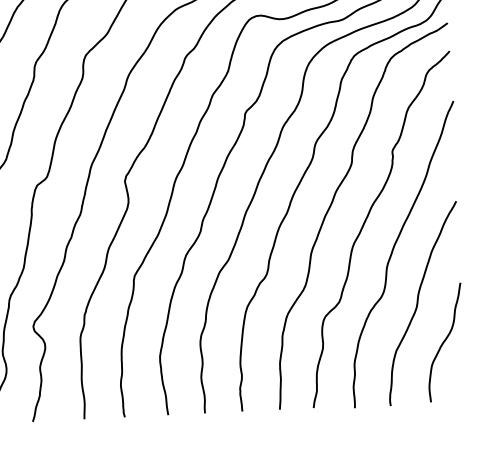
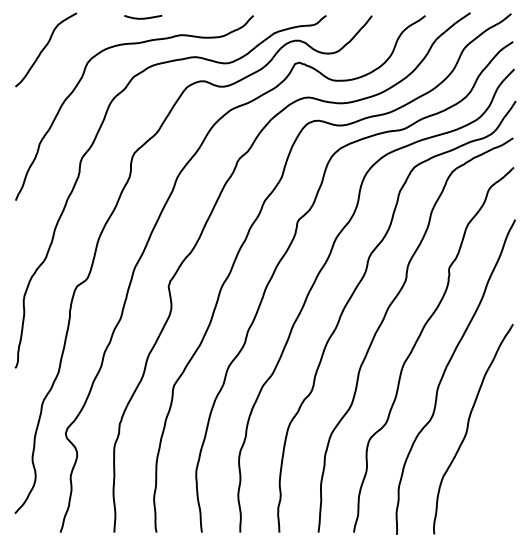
curve: (444, 342) -> (493, 470), removed

